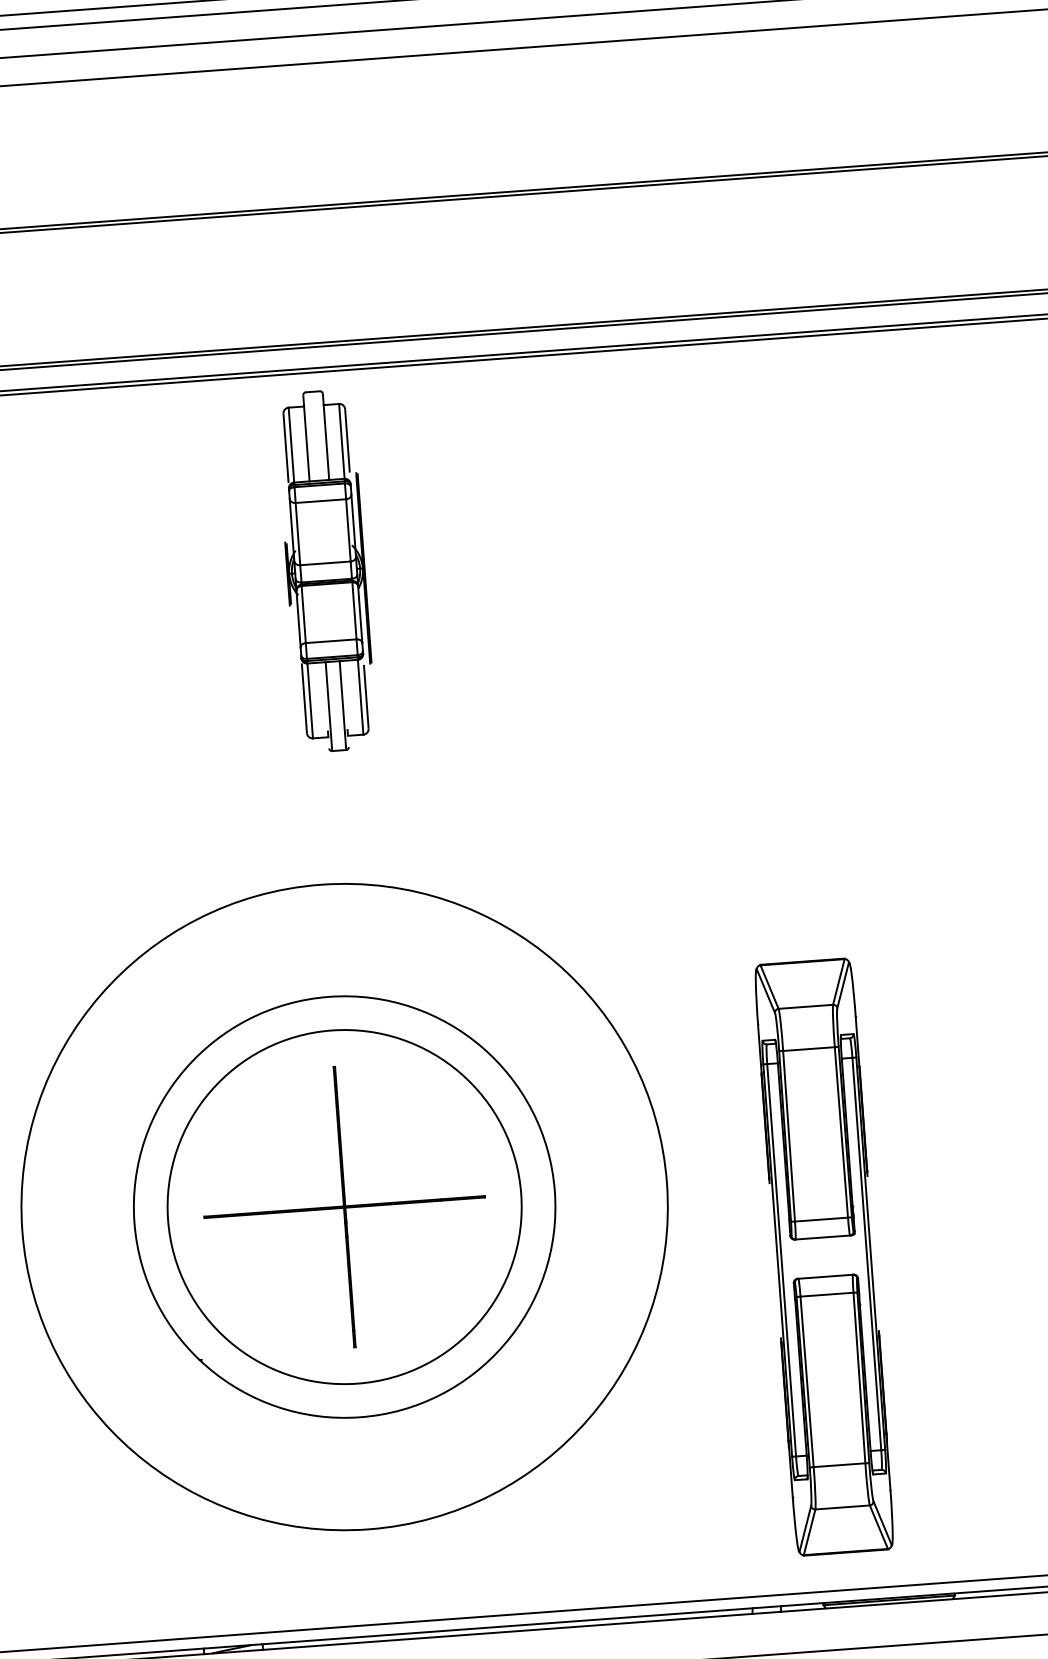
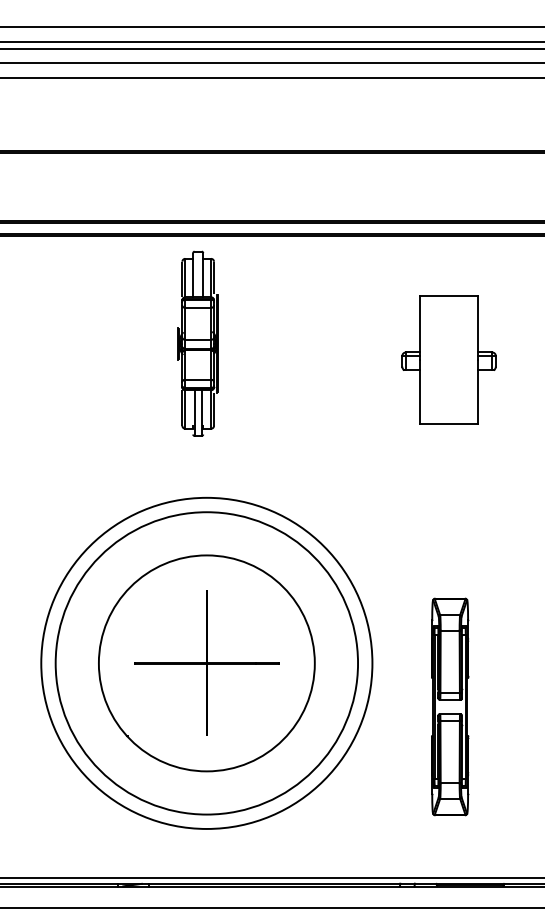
part: (324, 570) -> (197, 343), moved
part: (771, 580) -> (448, 359), added
circle: (343, 1207) -> (206, 663), size x1.67
part: (825, 1256) -> (450, 706), size x0.71

